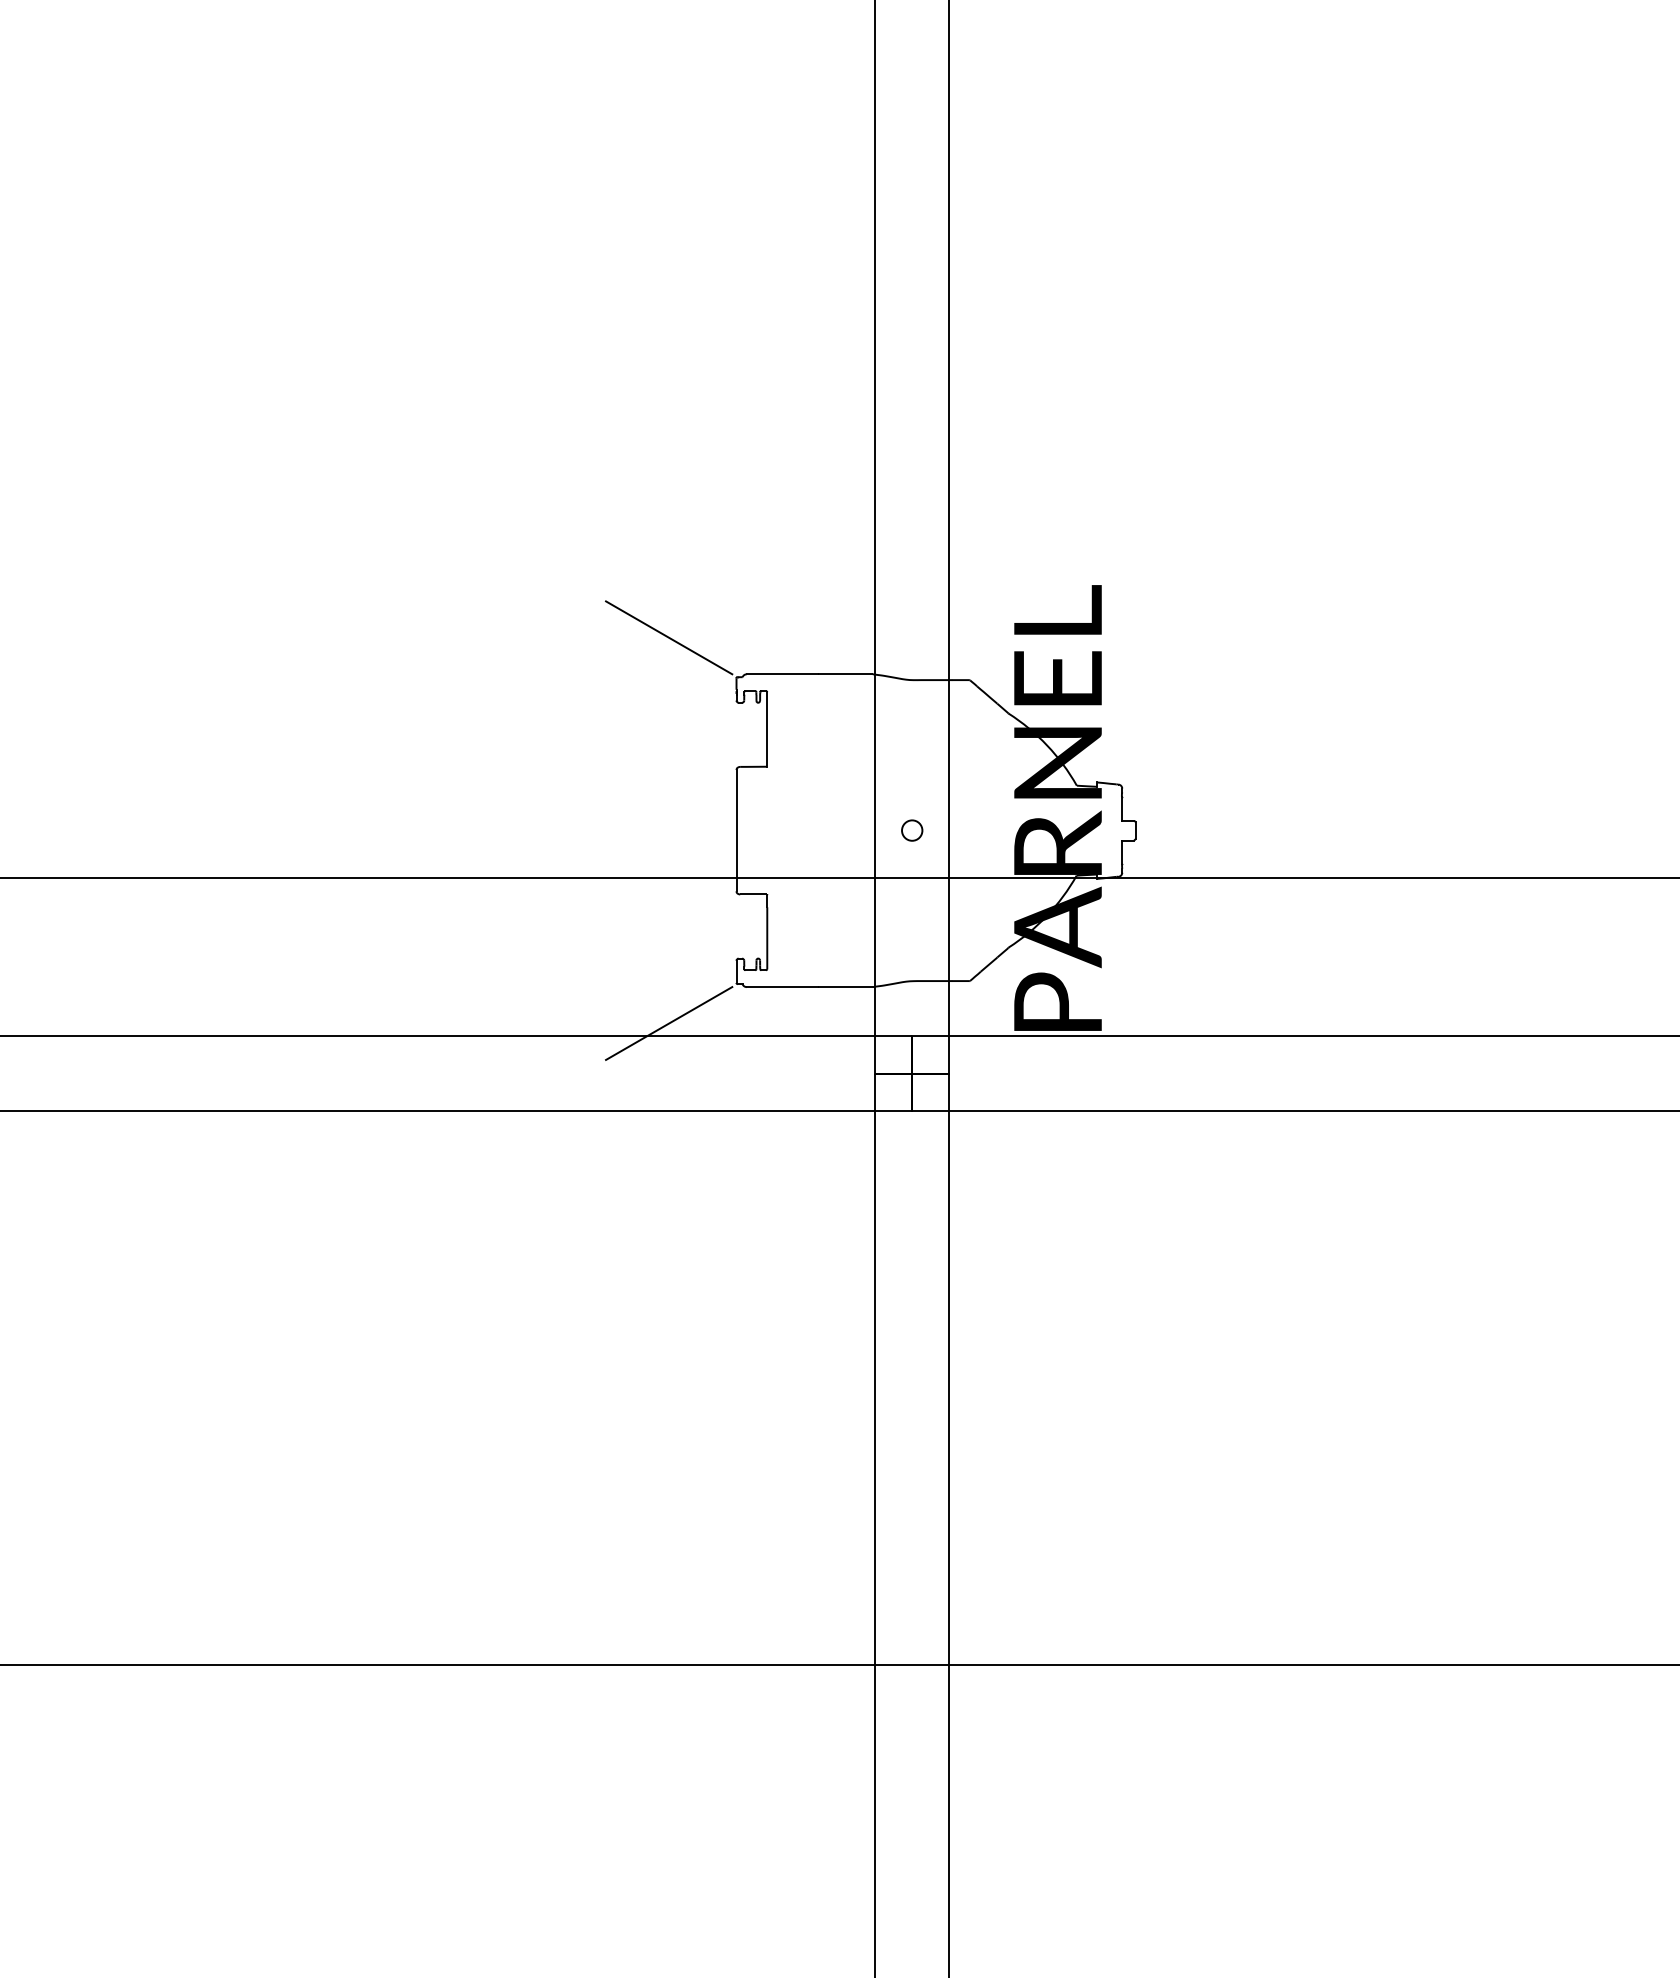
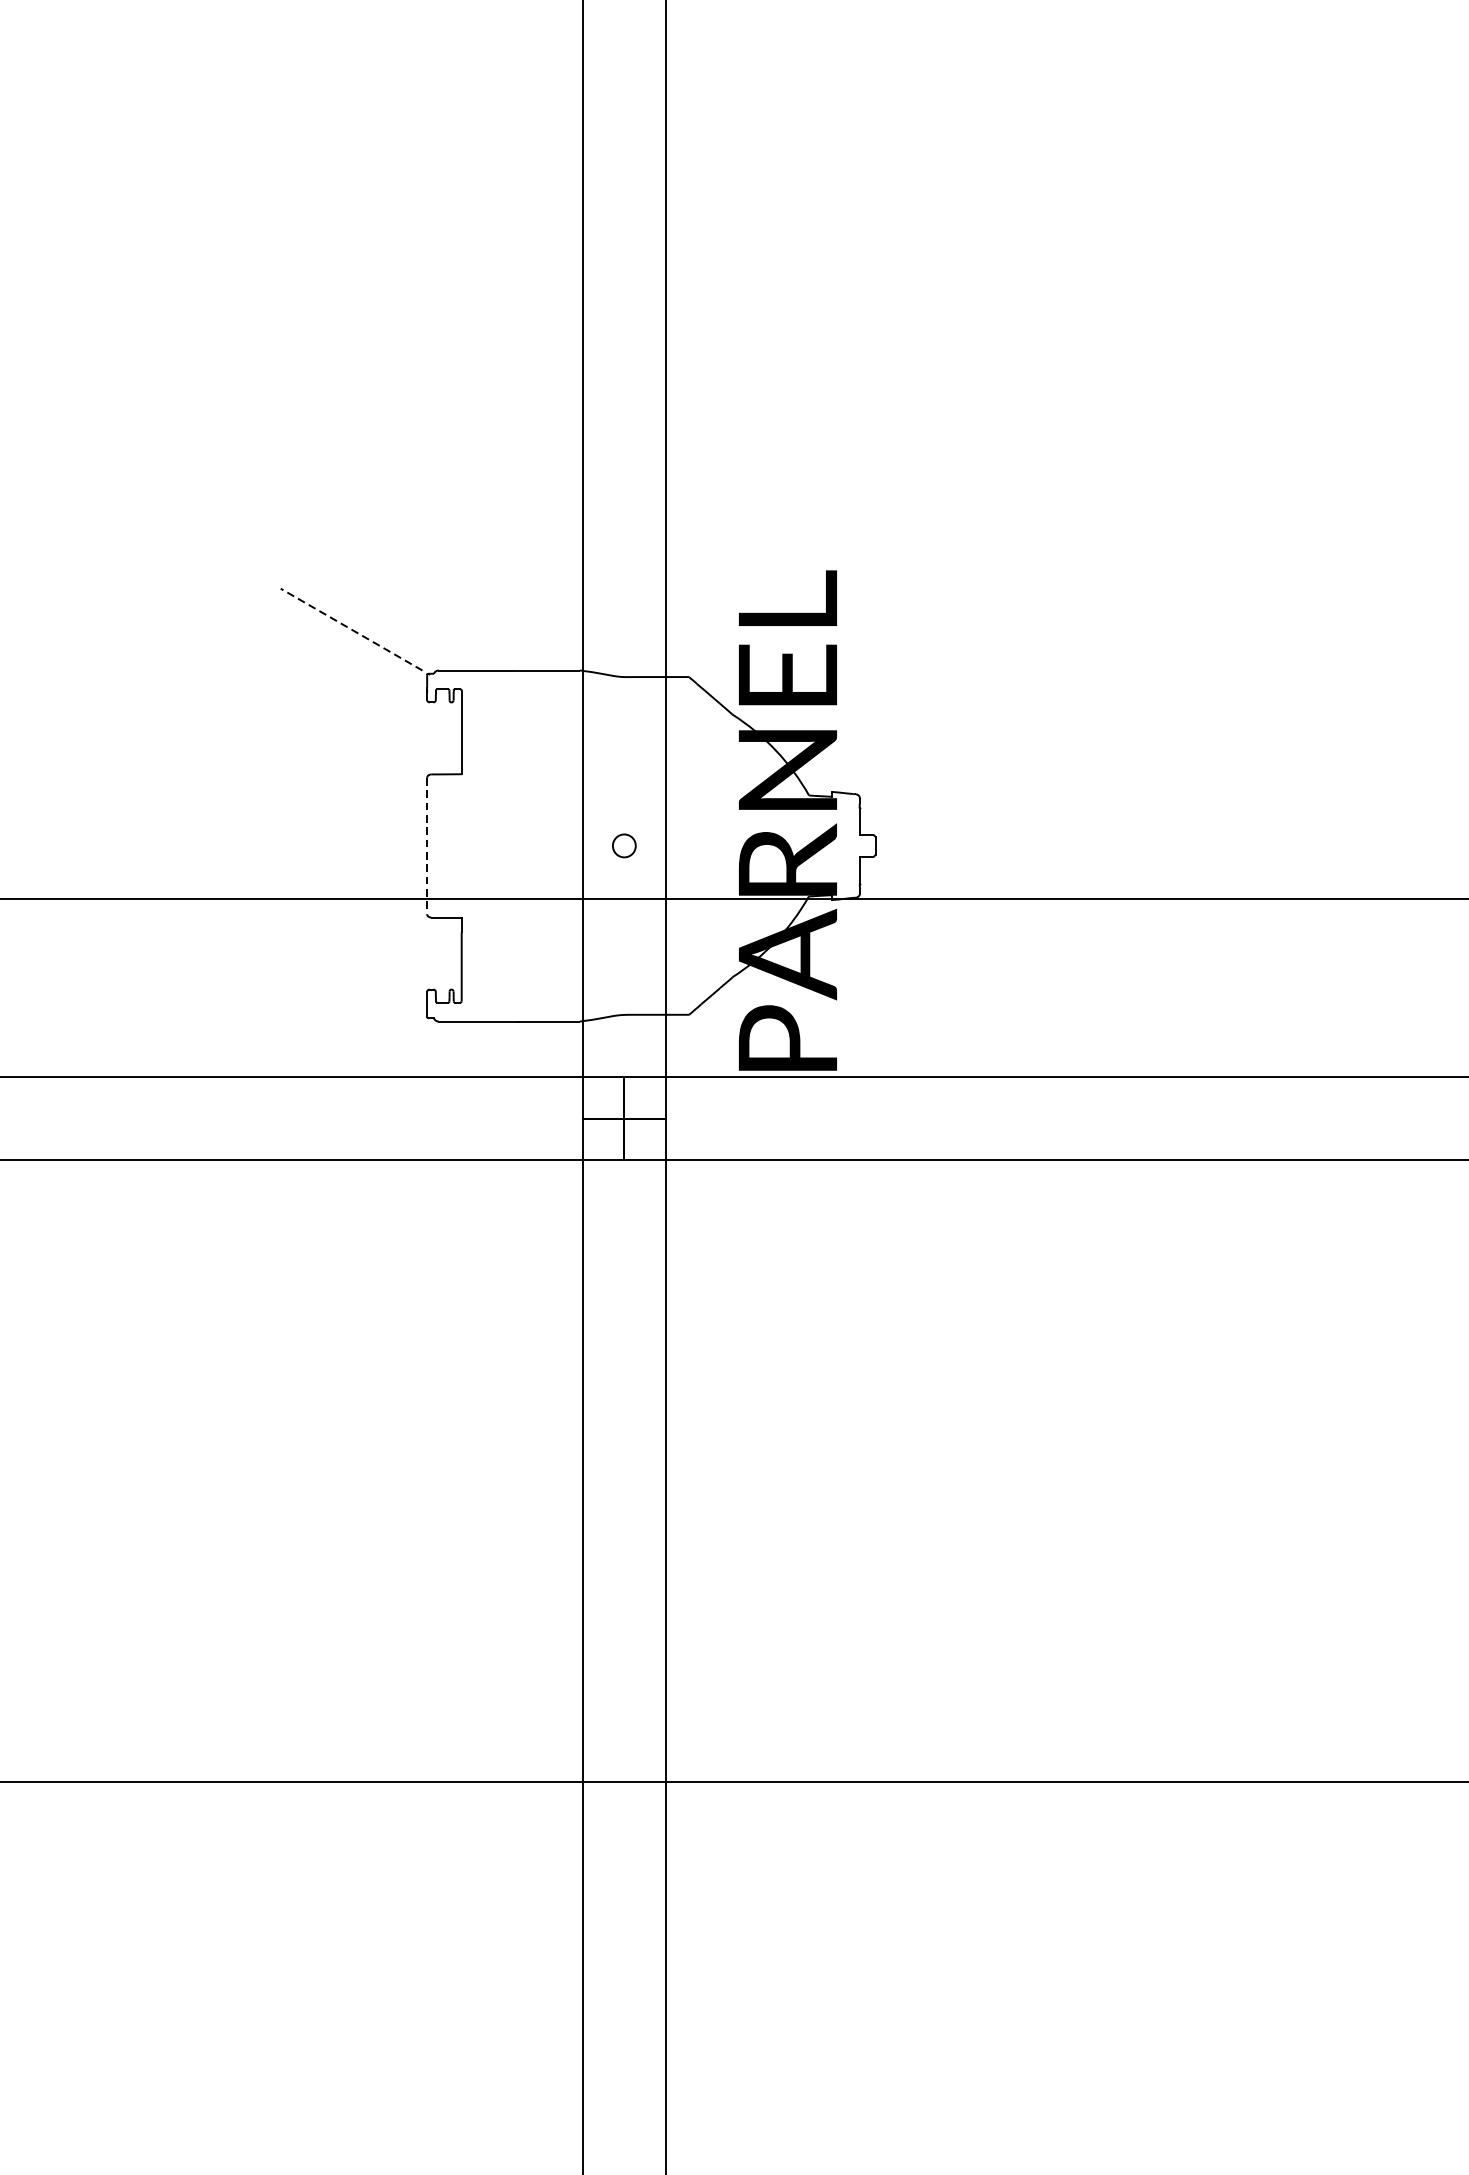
line: (669, 637) -> (351, 629), solid -> dashed
line: (736, 830) -> (427, 845), solid -> dashed
line: (669, 1023) -> (351, 1062), removed

